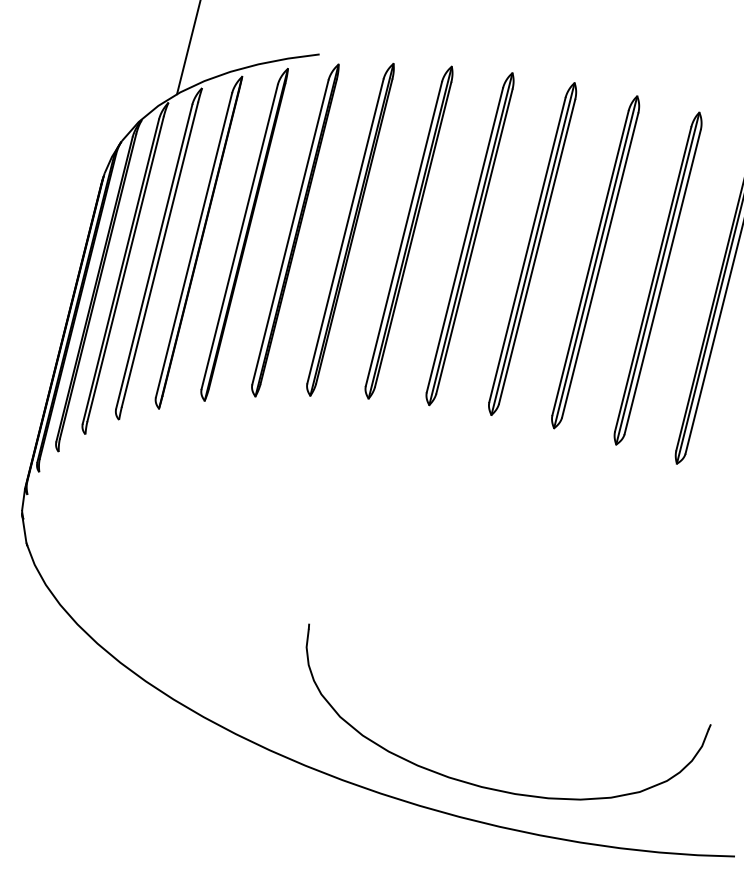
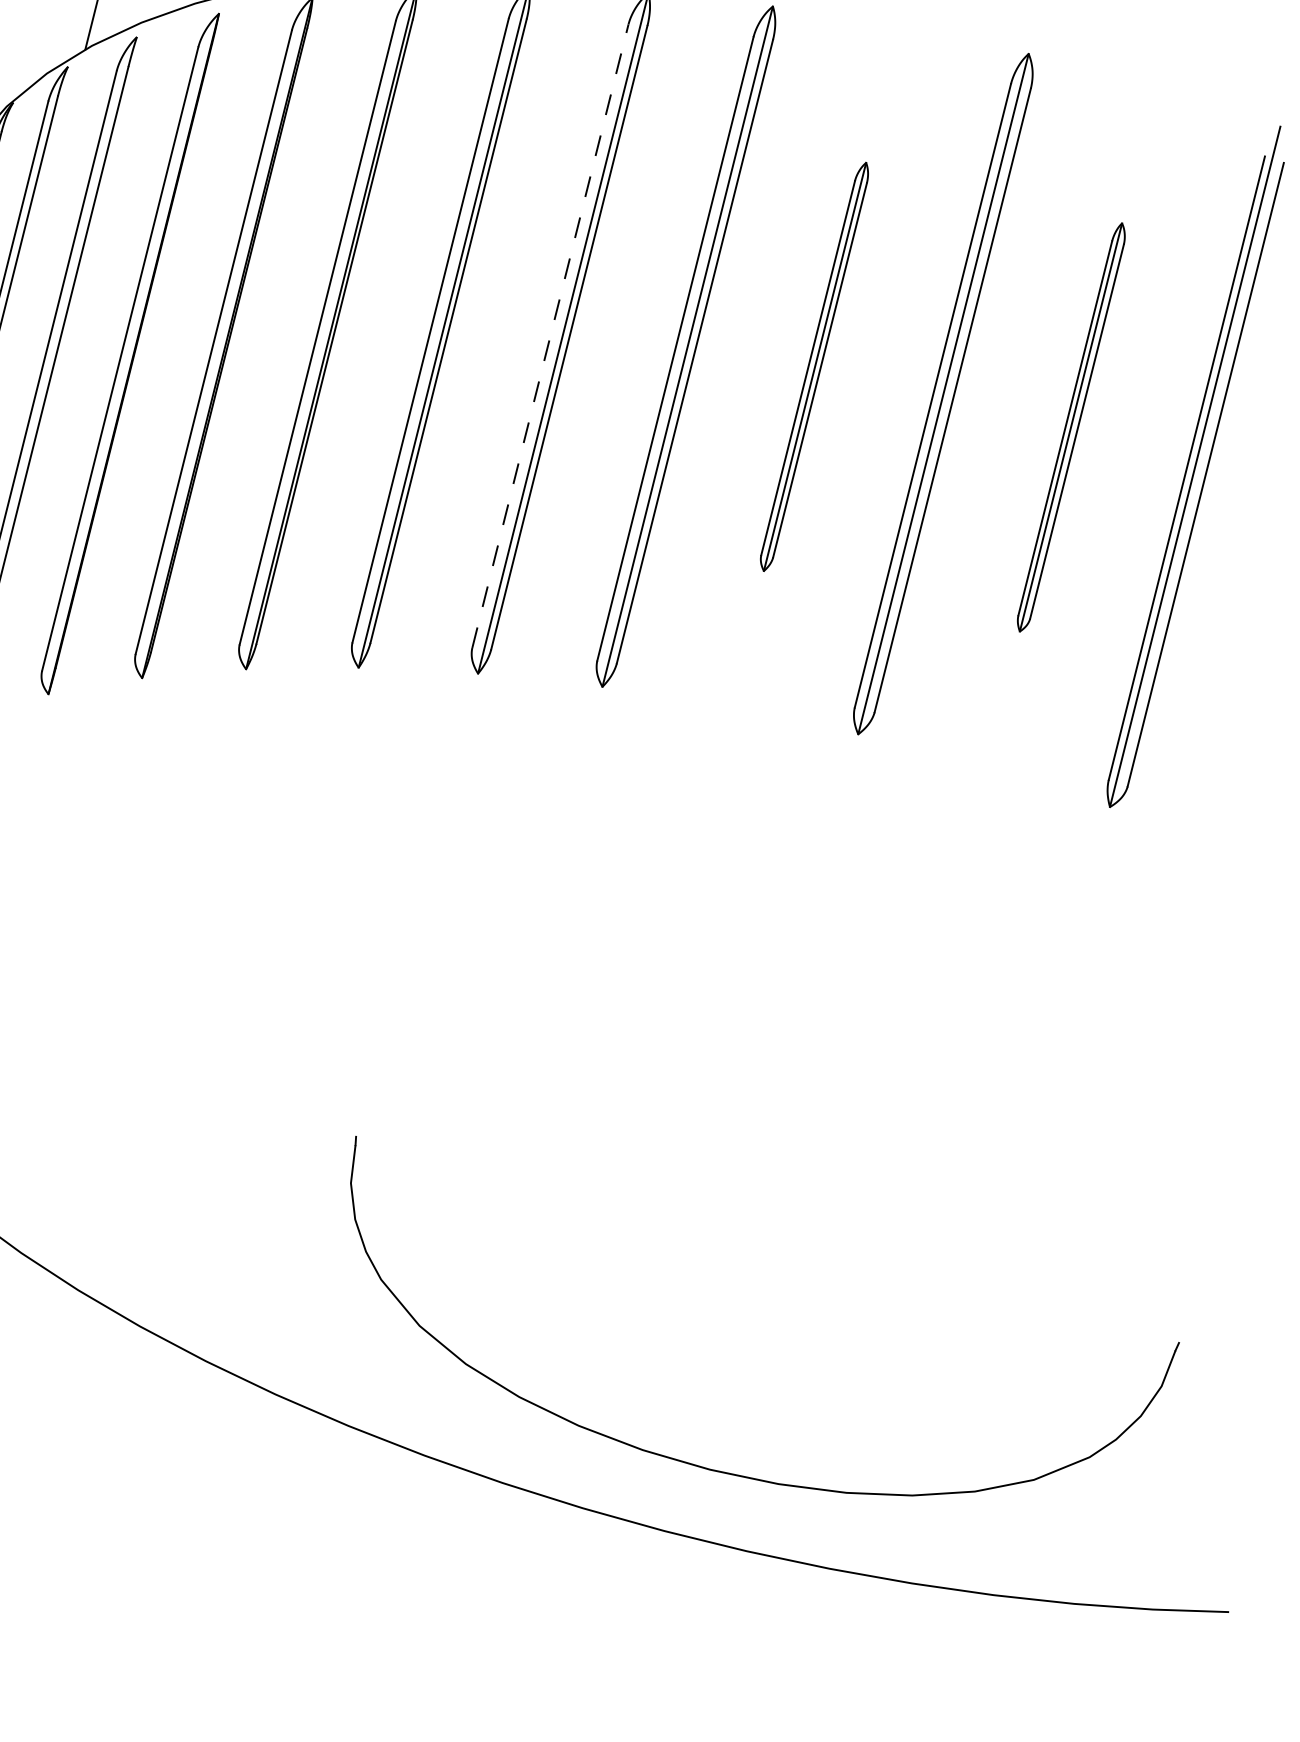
line: (403, 234) -> (549, 337), solid -> dashed
part: (532, 248) -> (813, 365), size x0.6
part: (657, 278) -> (1070, 427), size x0.6

